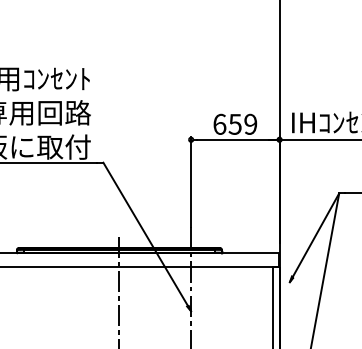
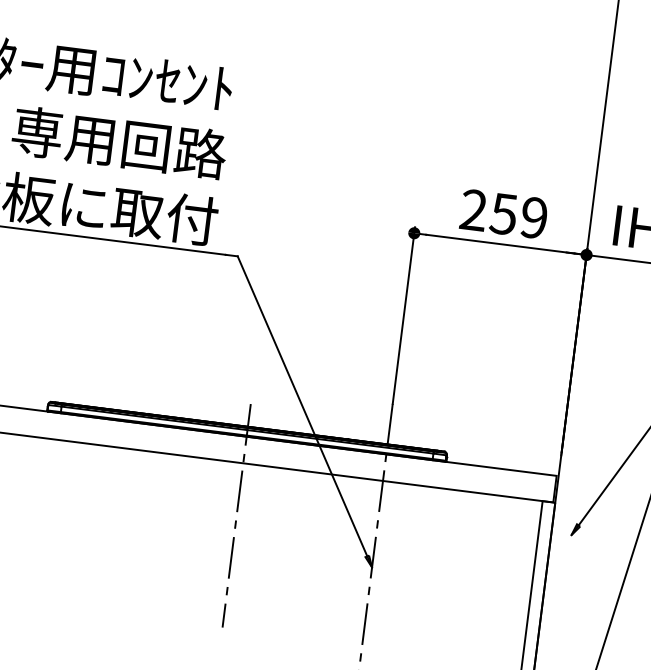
text: (219, 123) -> (473, 208), 659 -> 259

